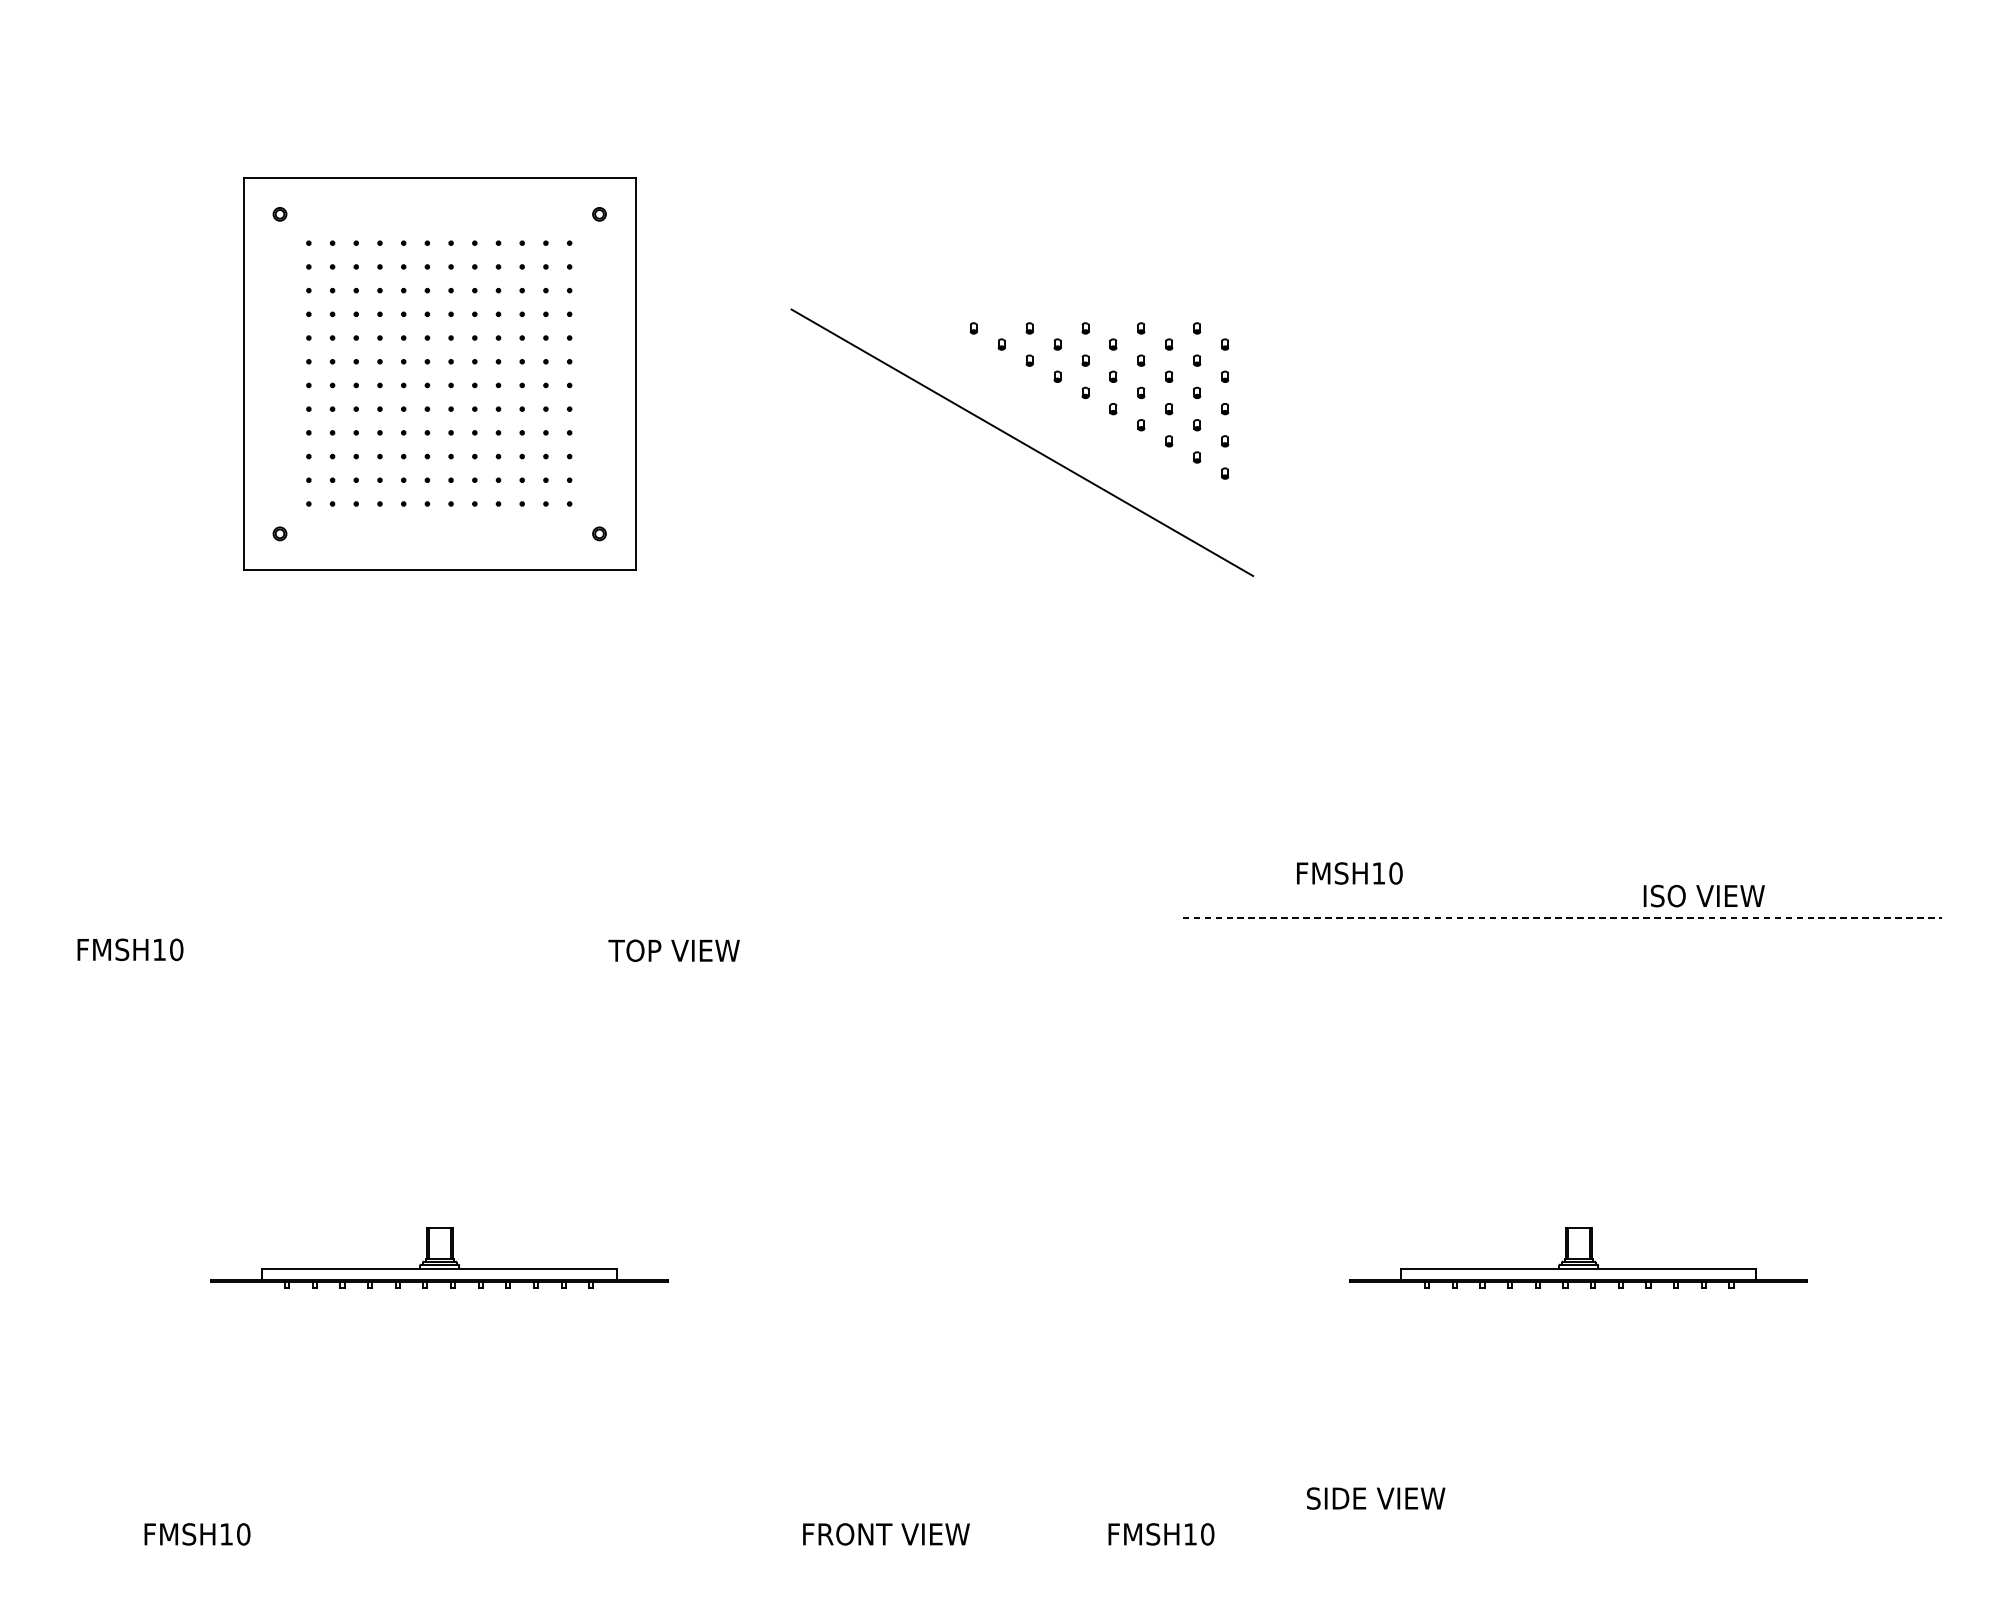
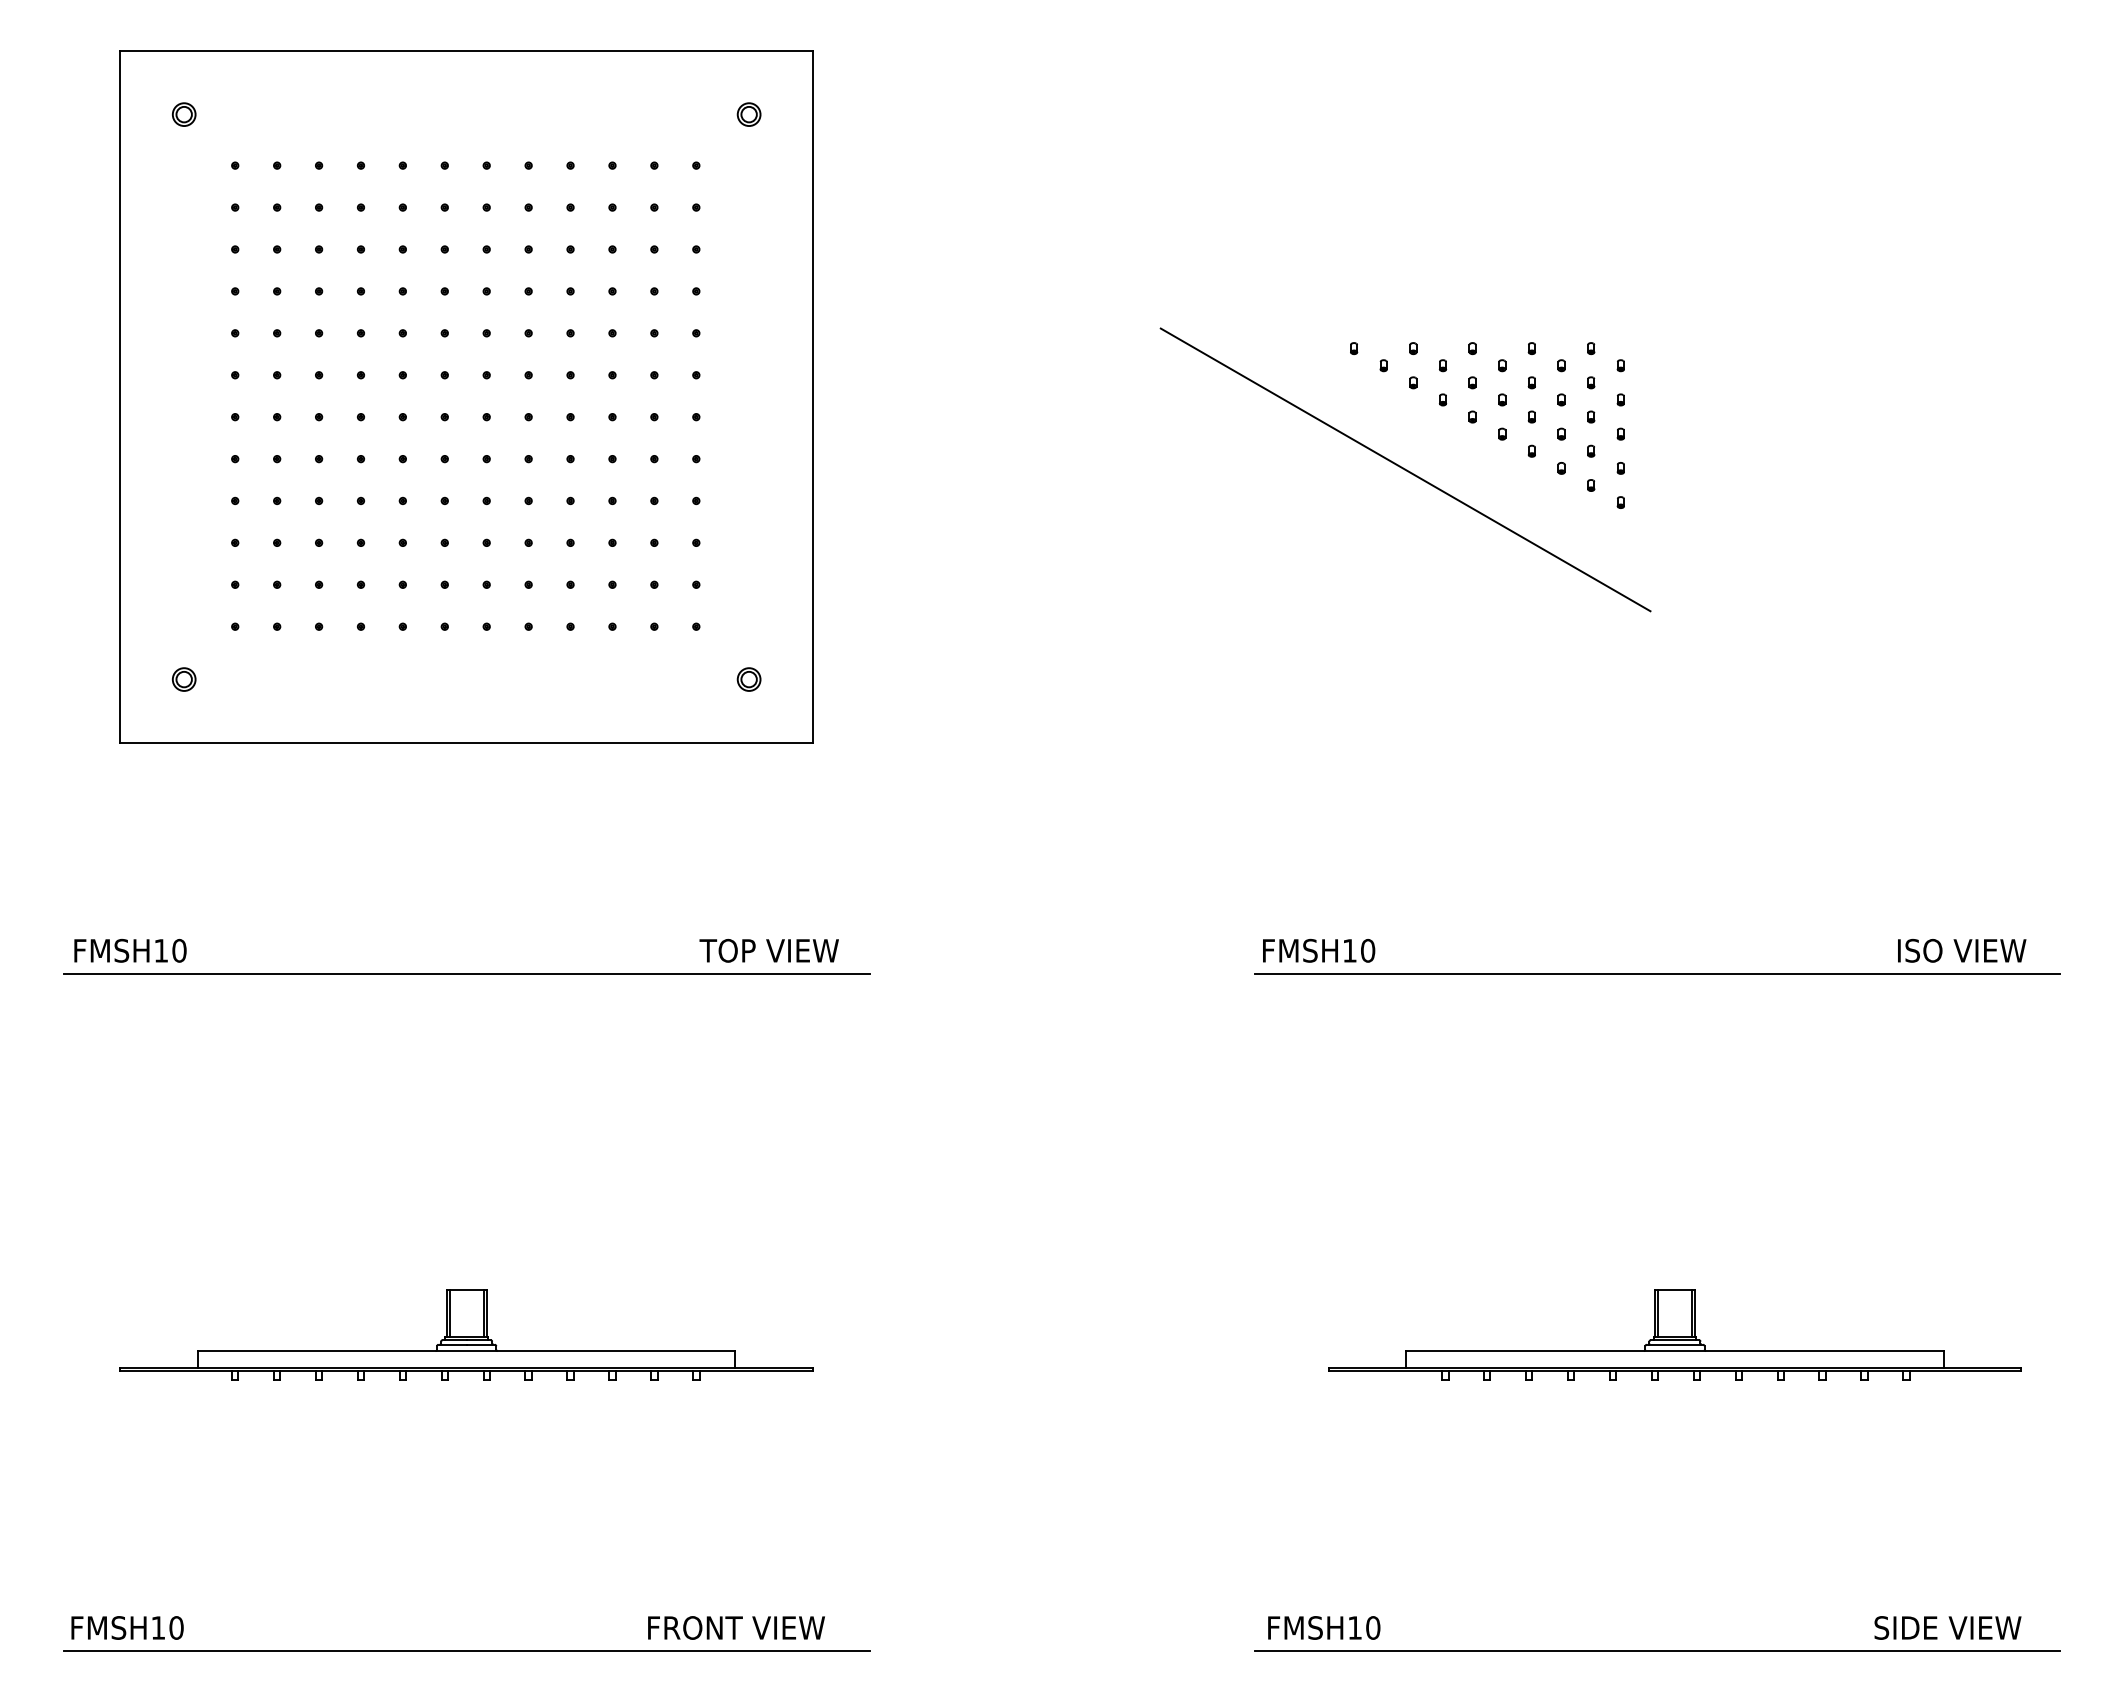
part: (439, 373) -> (466, 396), size x1.67
part: (1022, 442) -> (1405, 469), moved
text: (1350, 873) -> (1319, 950), moved
text: (1704, 895) -> (1962, 950), moved
line: (439, 917) -> (466, 973), added
line: (1562, 917) -> (1657, 973), dashed -> solid
text: (130, 949) -> (130, 950), moved
text: (673, 950) -> (768, 950), moved
part: (439, 1257) -> (466, 1334), size x1.43
part: (1578, 1257) -> (1674, 1334), size x1.43
text: (1375, 1498) -> (1947, 1627), moved
text: (197, 1533) -> (127, 1627), moved
text: (886, 1533) -> (736, 1627), moved
text: (1161, 1533) -> (1324, 1627), moved
line: (439, 1556) -> (466, 1651), added
line: (1562, 1556) -> (1657, 1651), added

